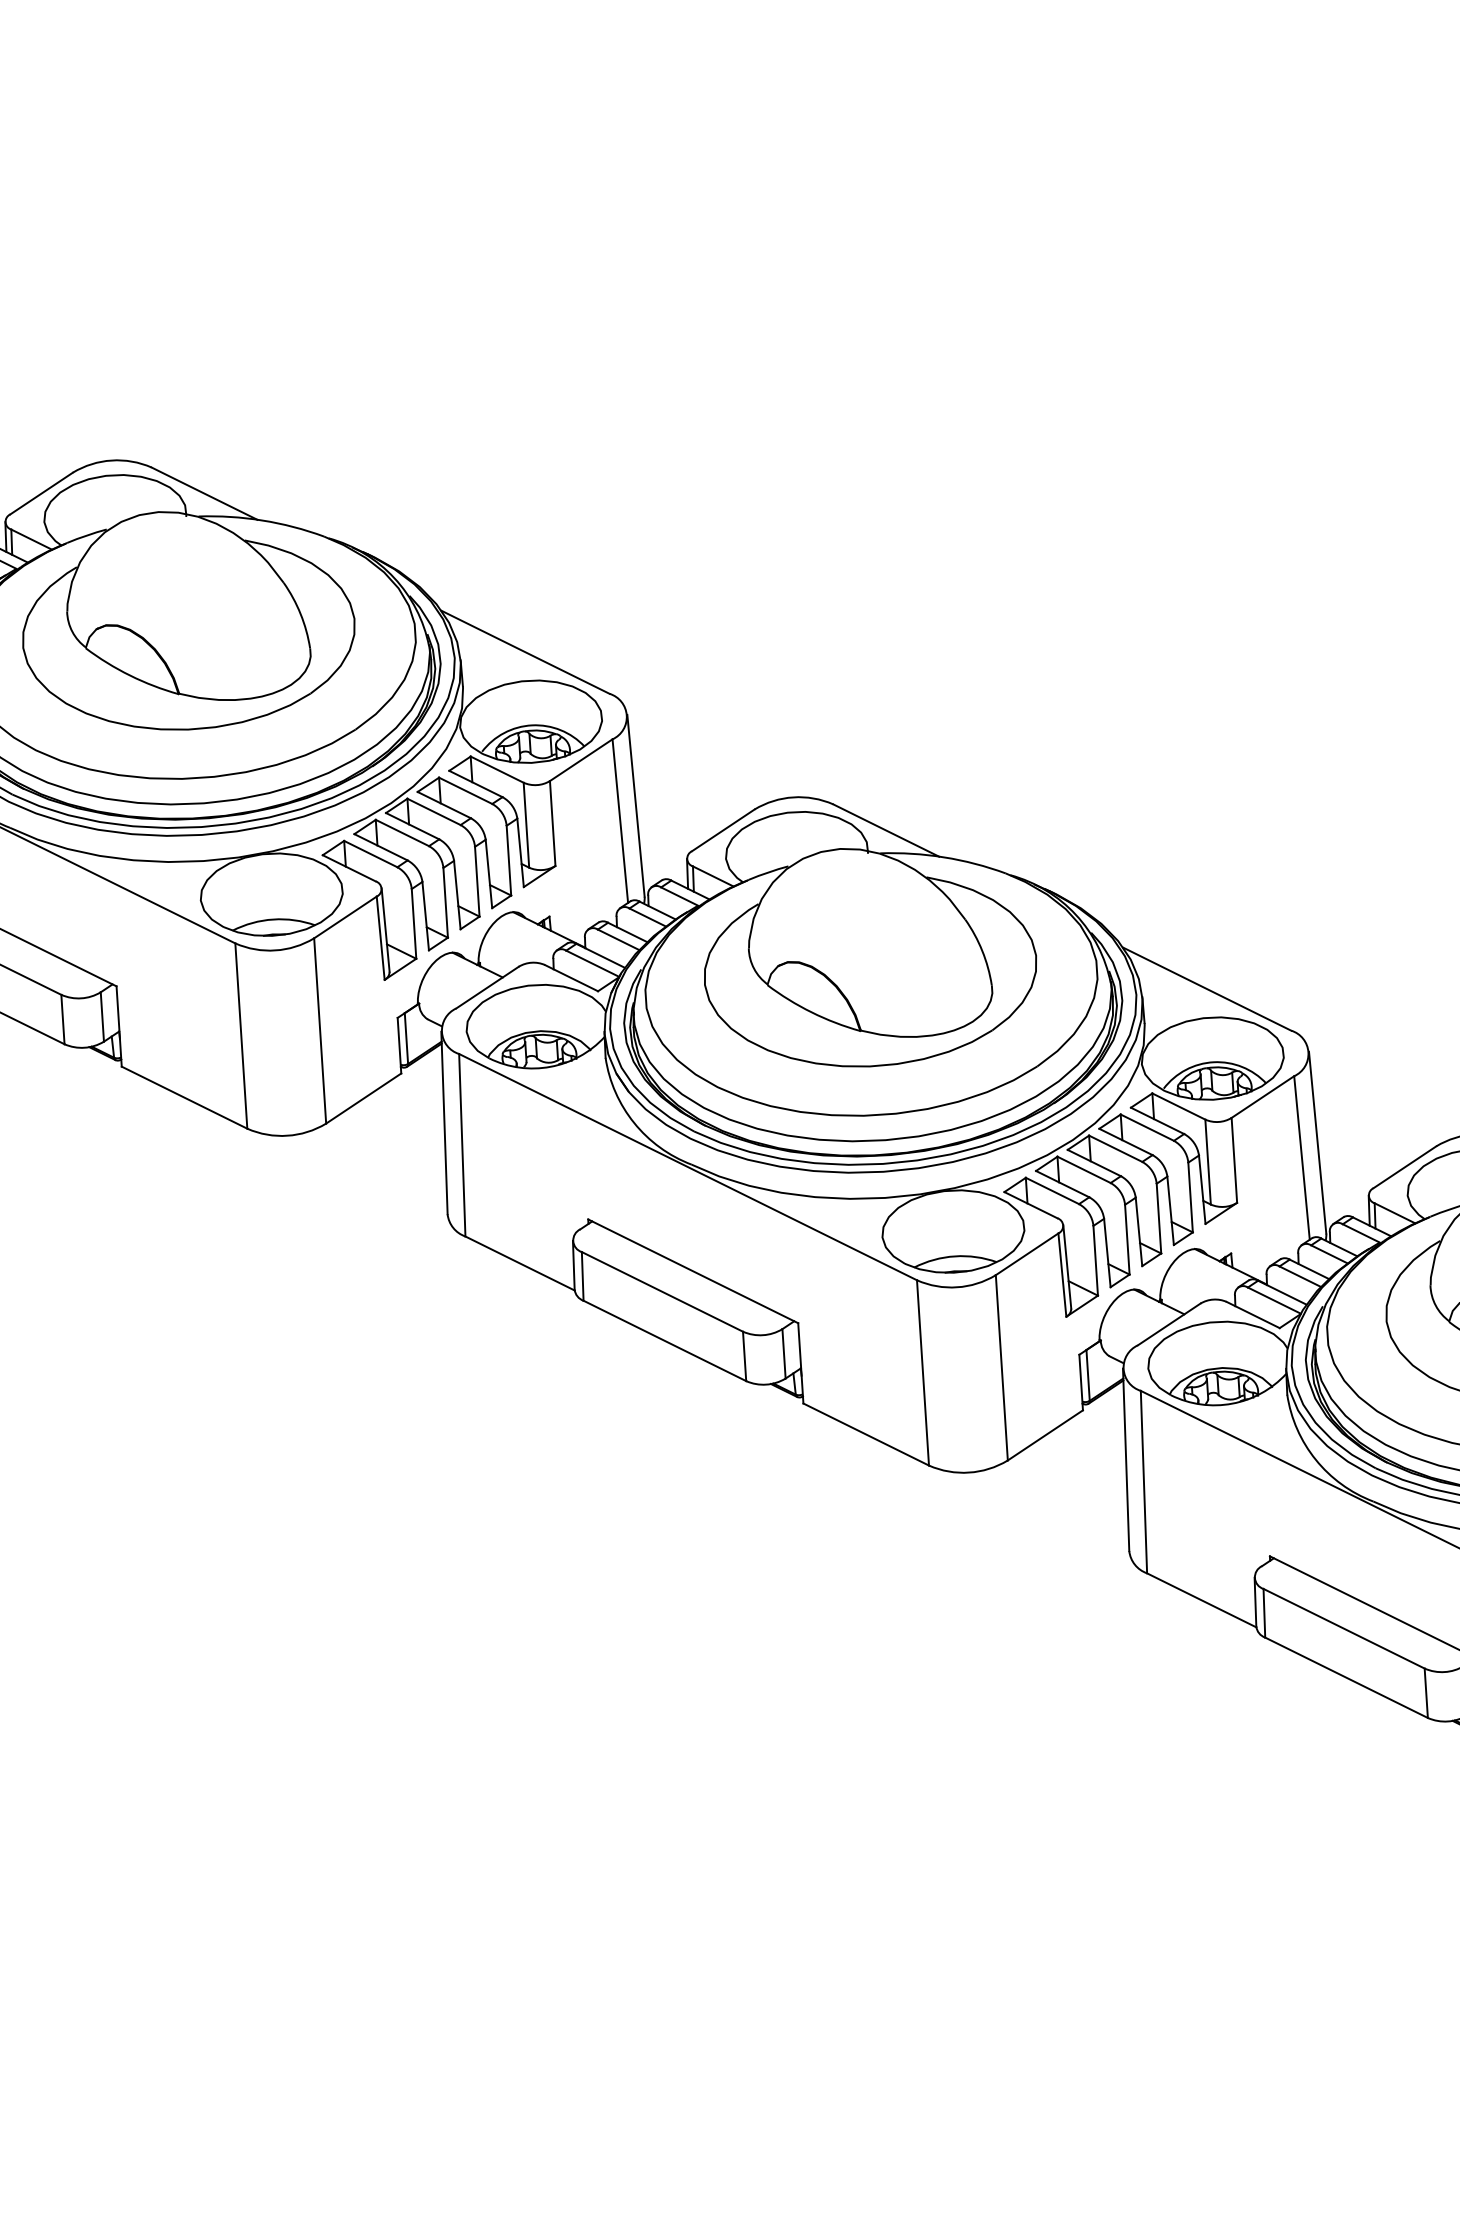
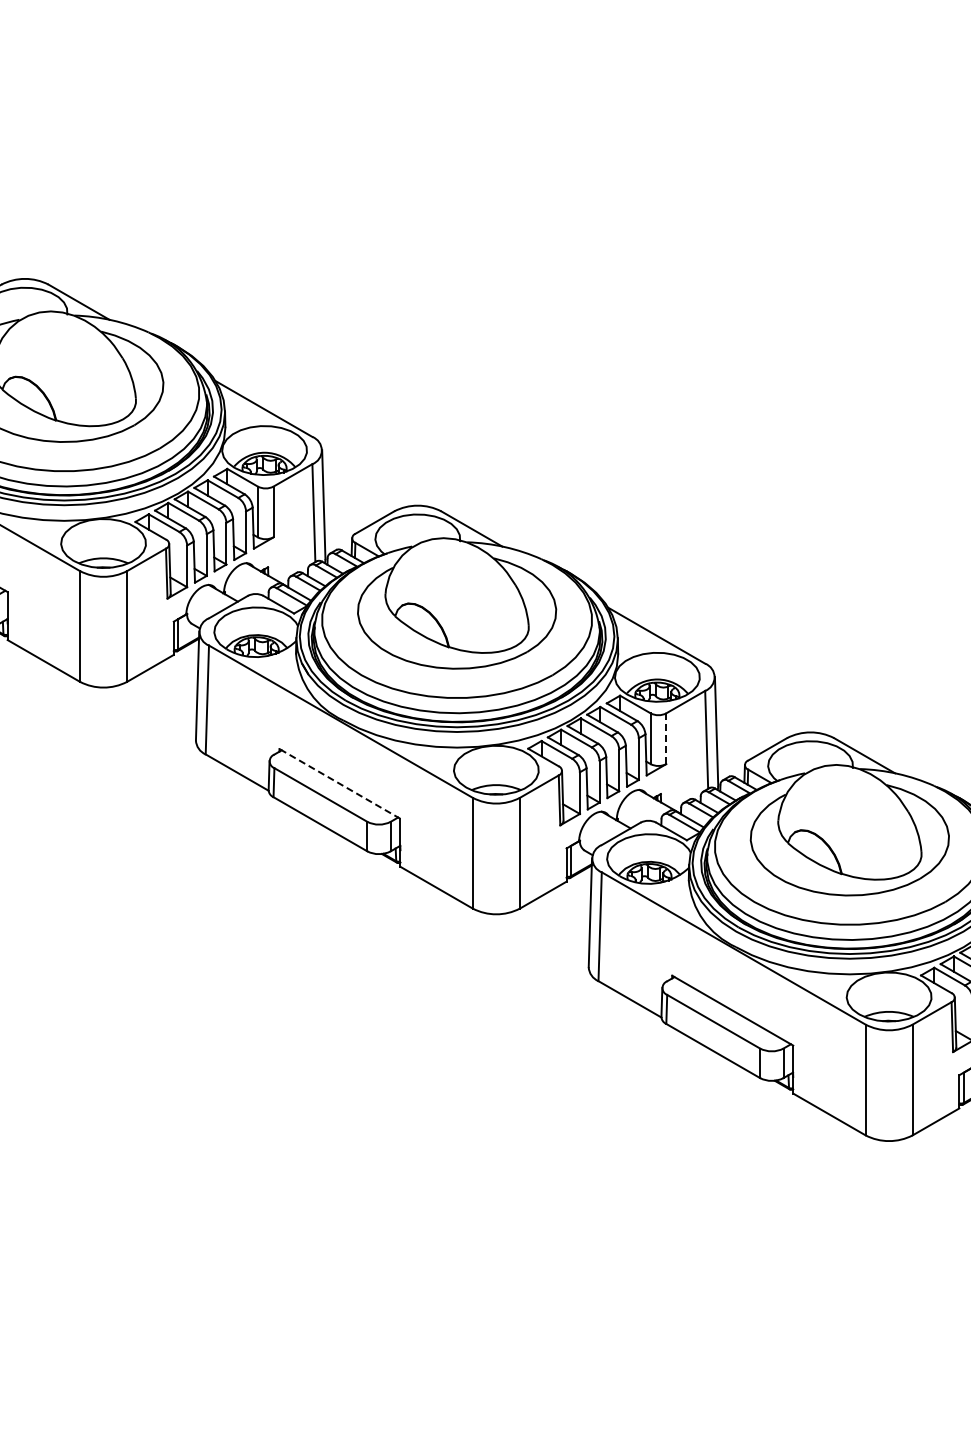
line: (1234, 1161) -> (666, 739), solid -> dashed
line: (692, 1270) -> (339, 783), solid -> dashed

